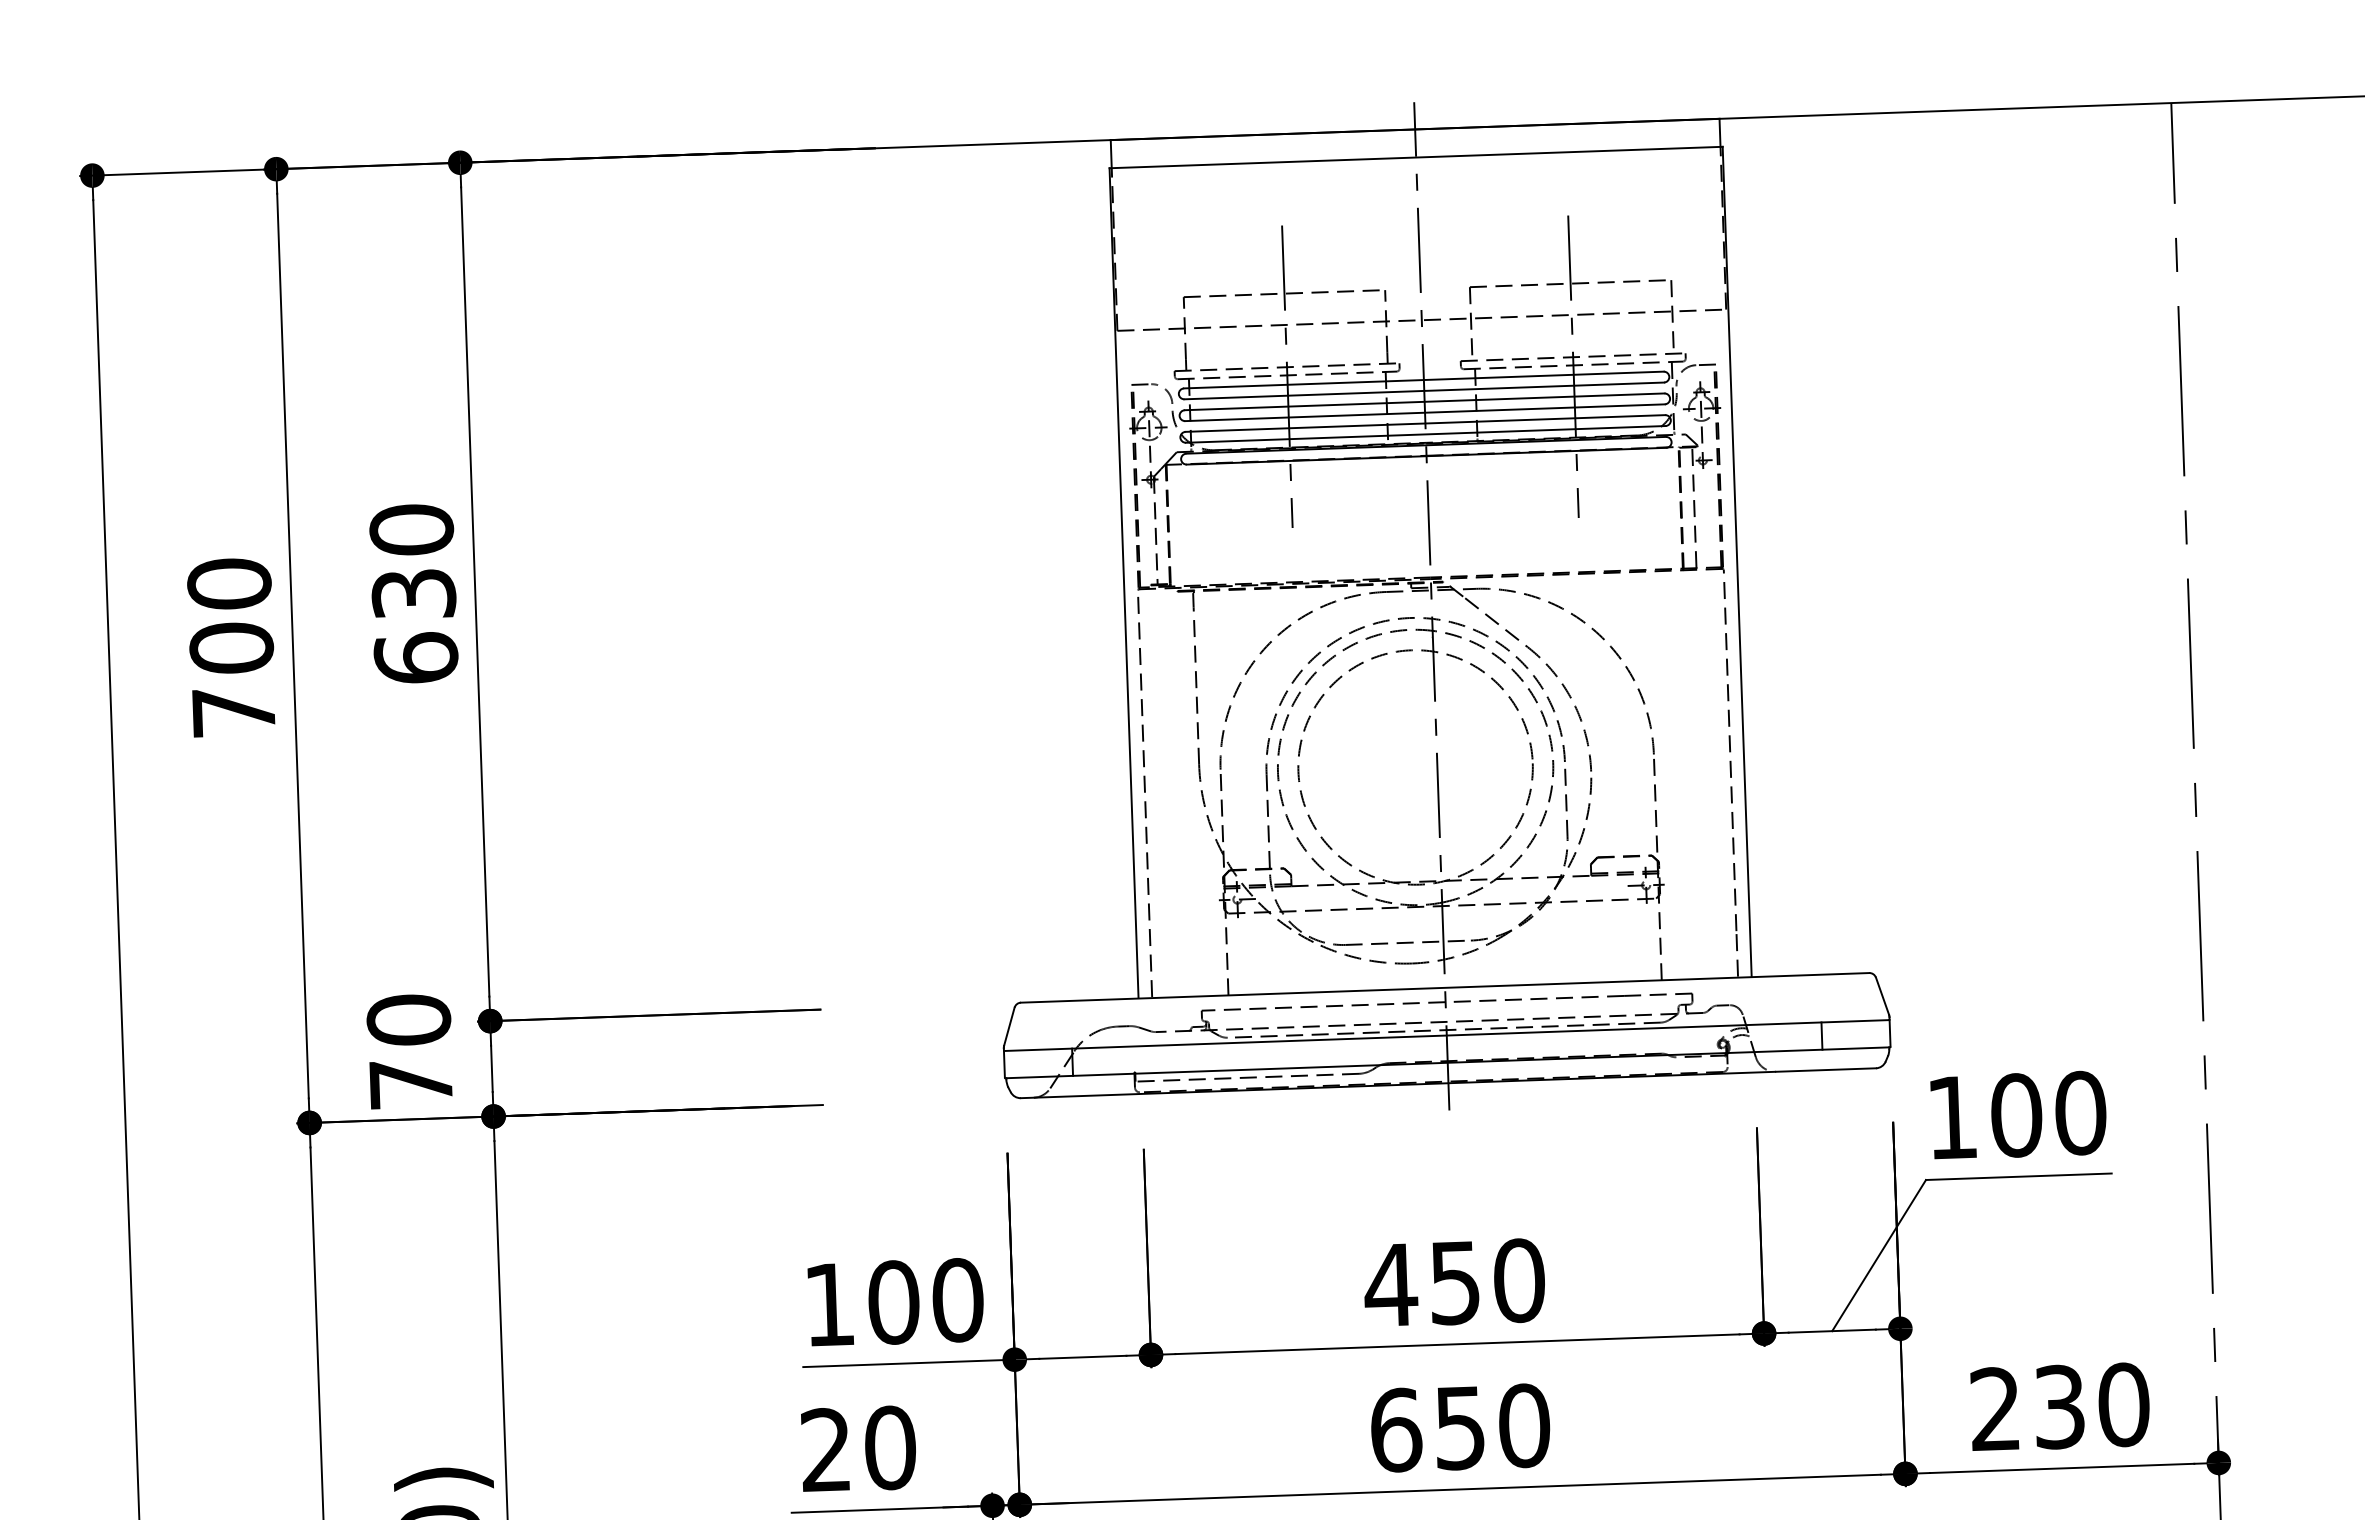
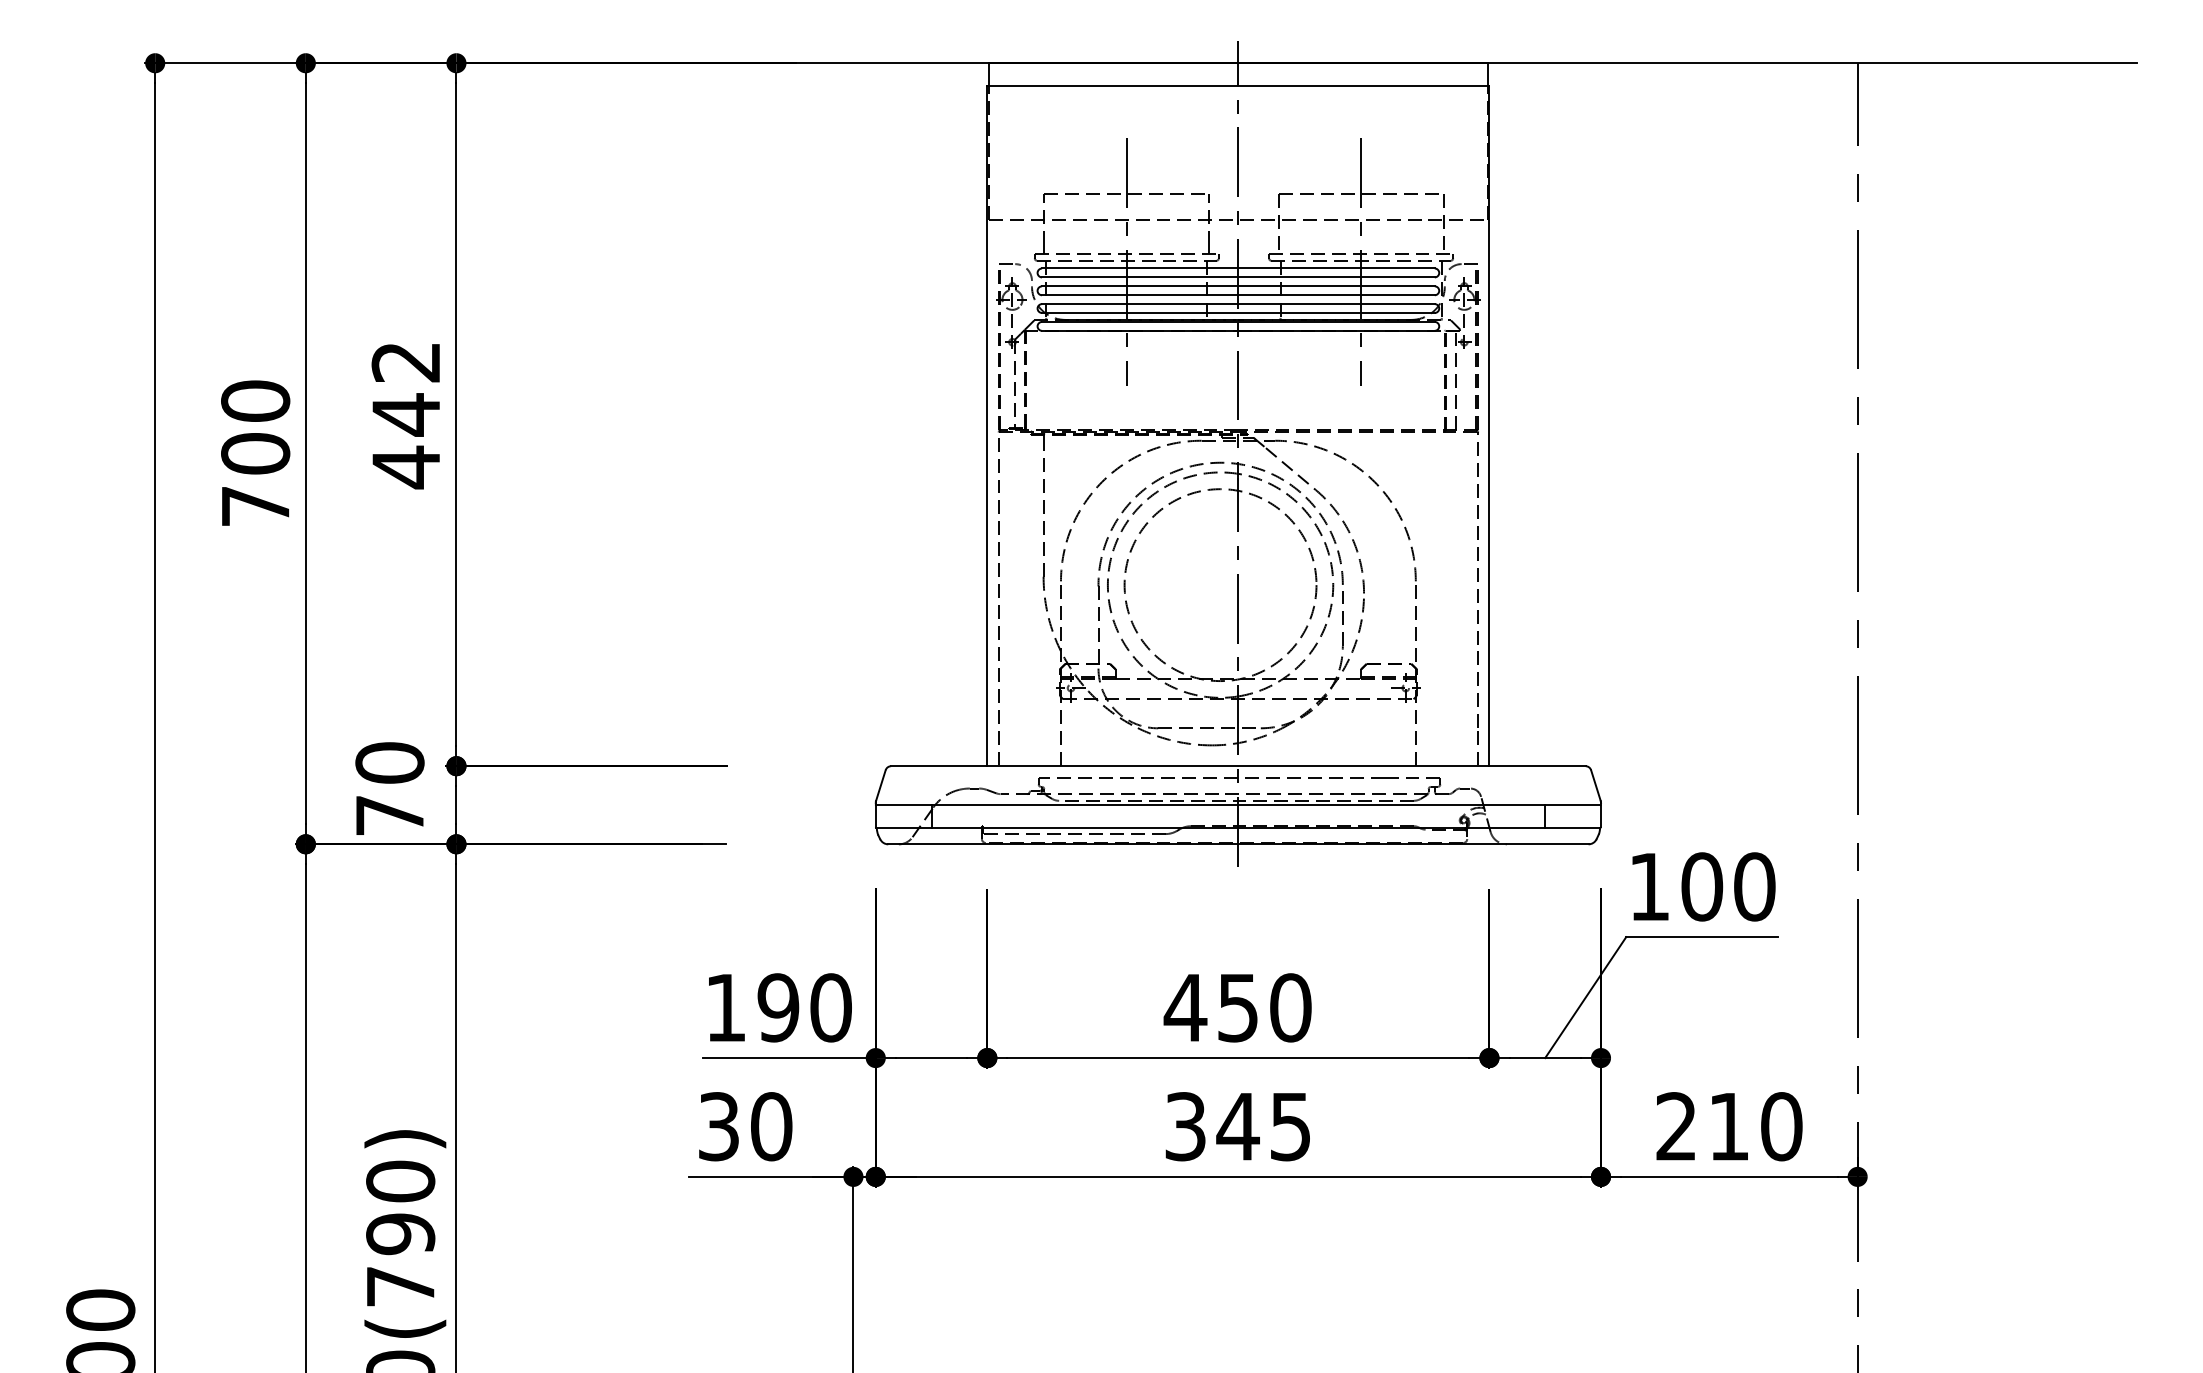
text: (413, 595) -> (405, 415), 630 -> 442
text: (893, 1302) -> (778, 1007), 100 -> 190
text: (2058, 1406) -> (1728, 1126), 230 -> 210
text: (1460, 1427) -> (1238, 1126), 650 -> 345
text: (825, 1449) -> (718, 1126), 20 -> 30

